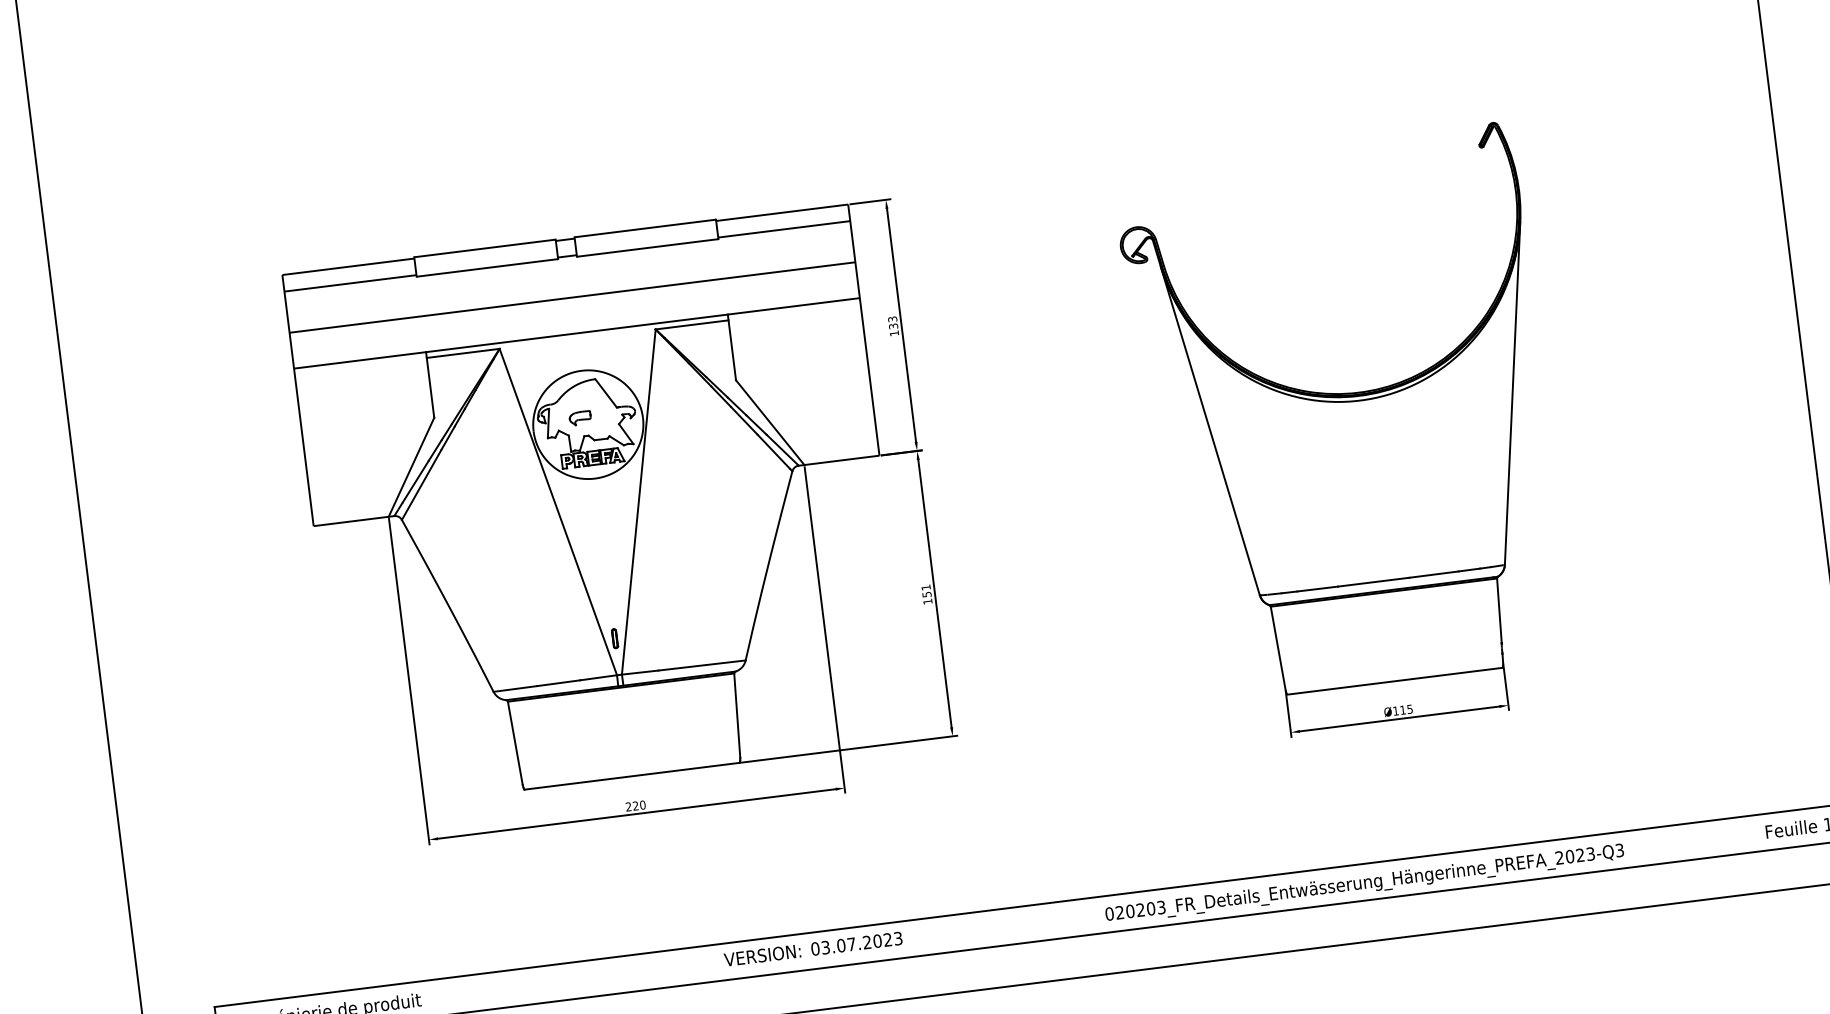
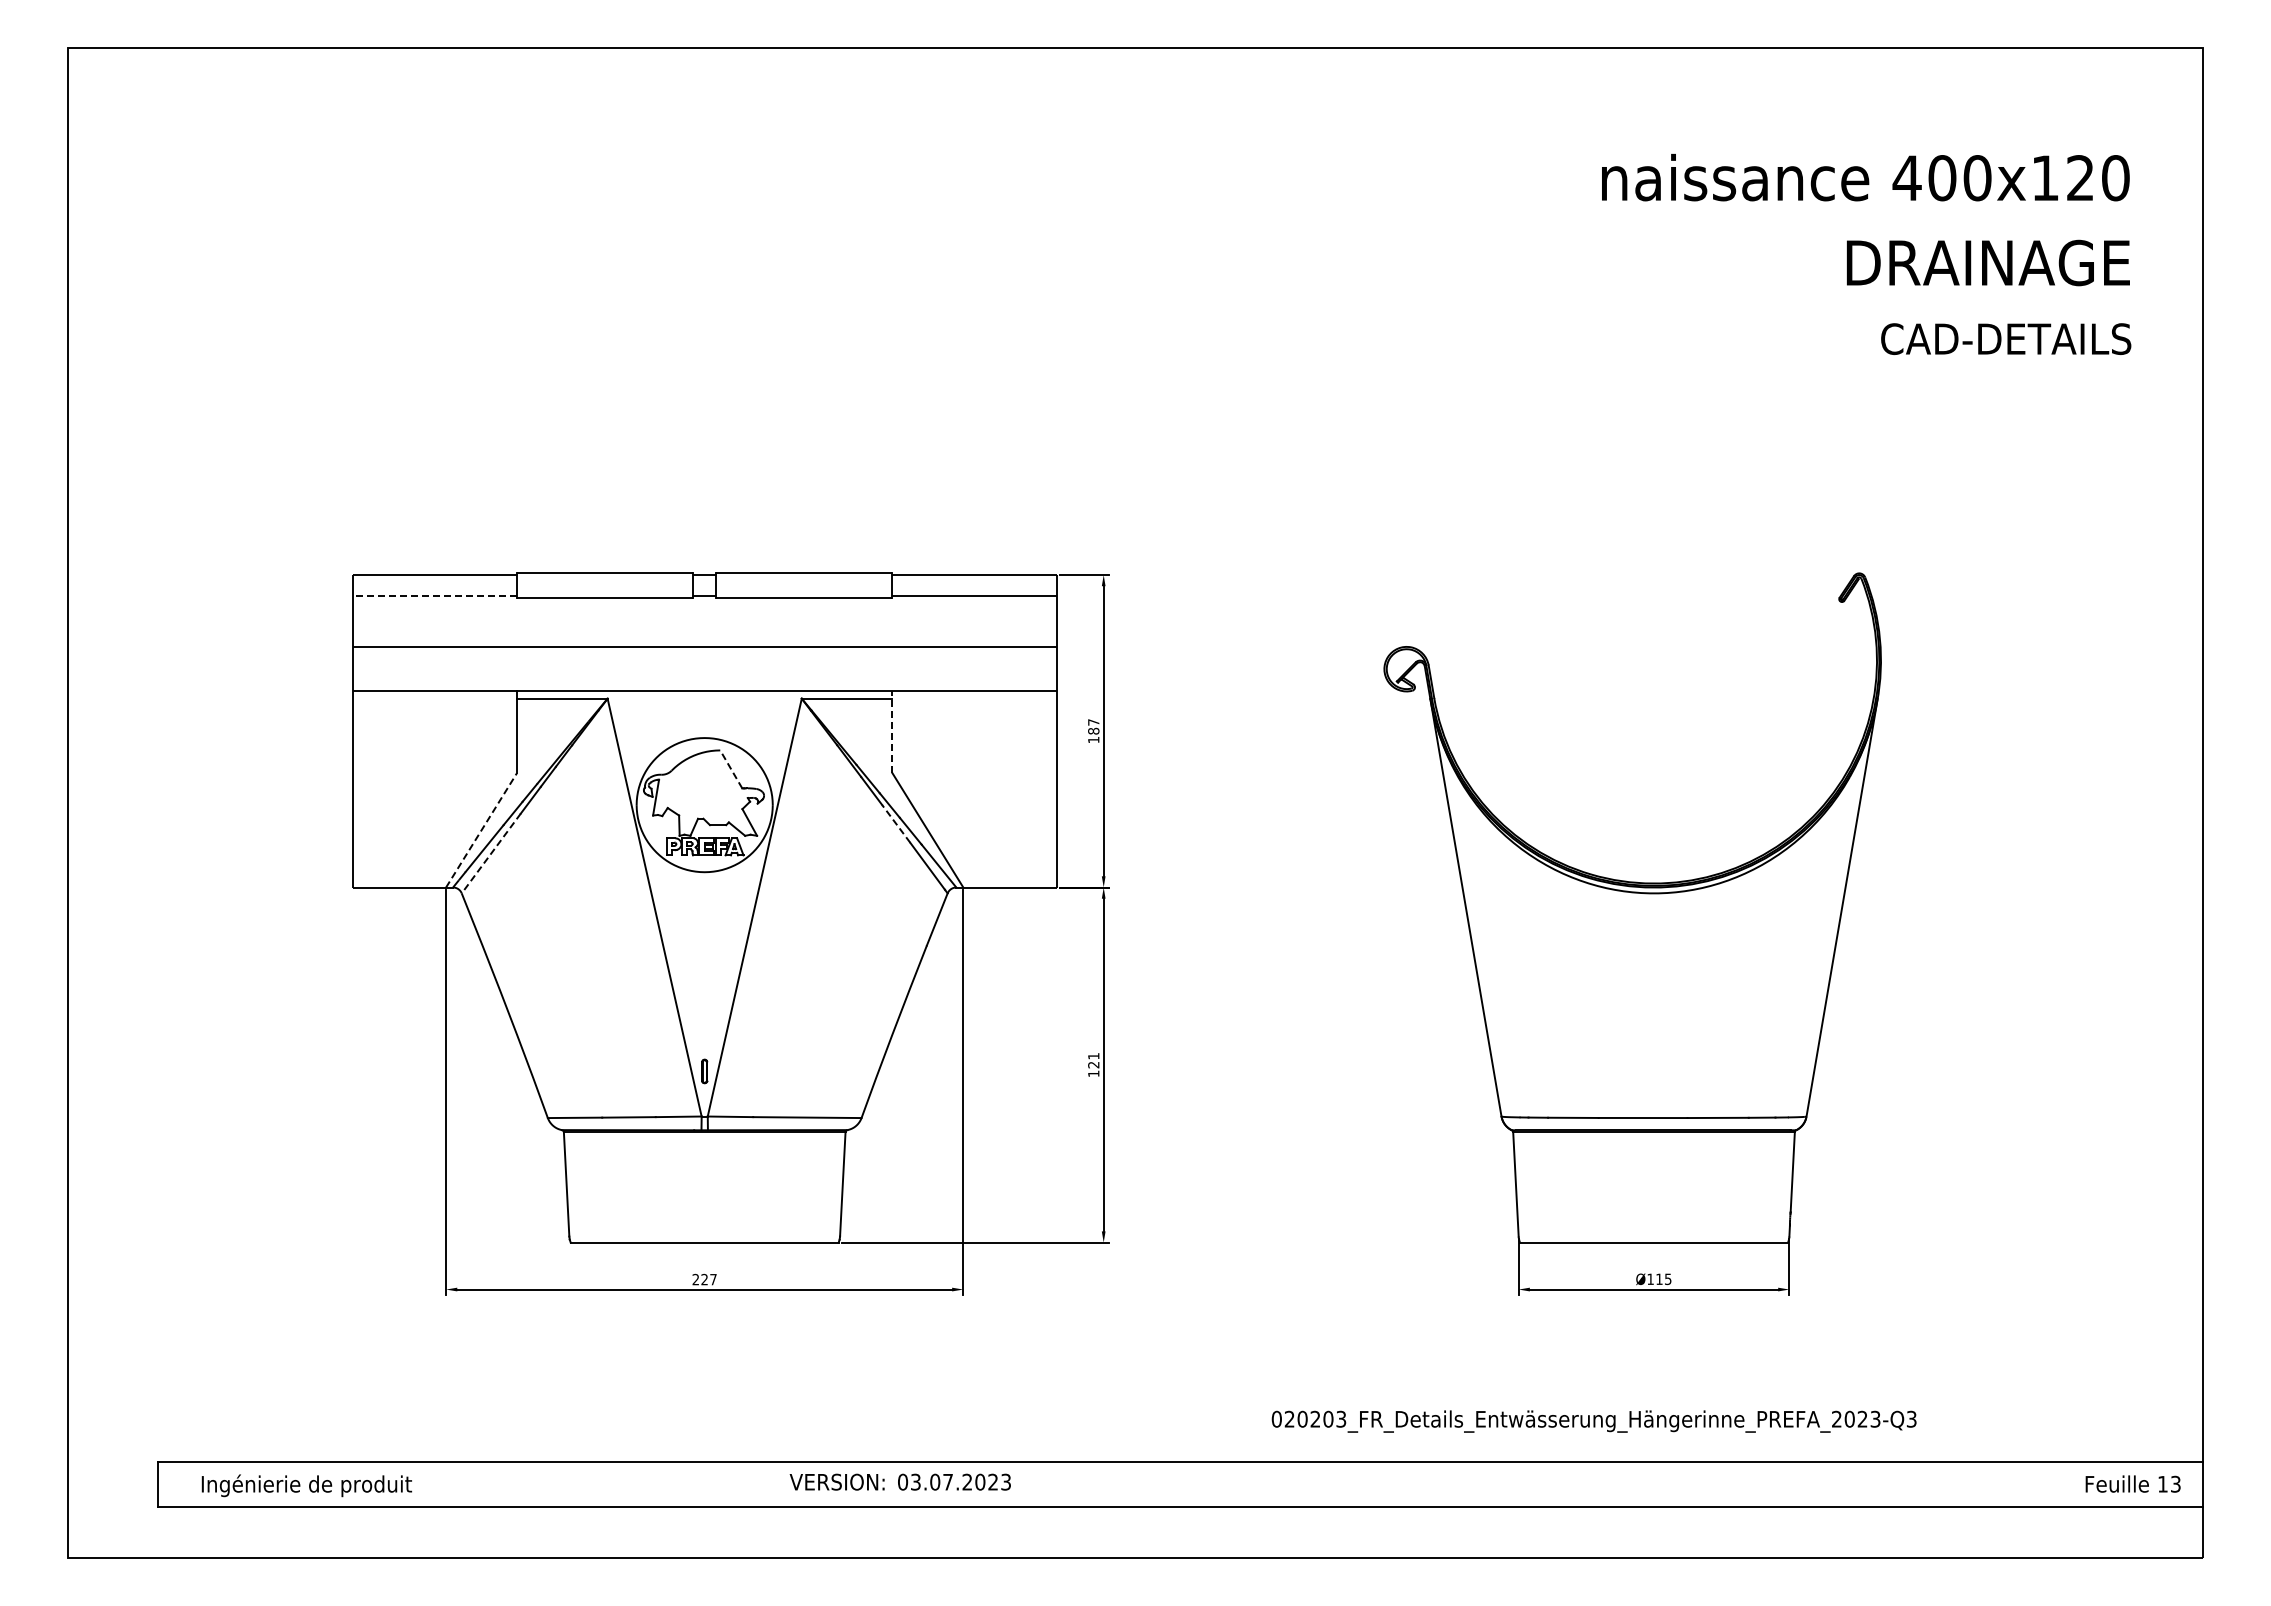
line: (350, 283) -> (434, 595), solid -> dashed
text: (892, 322) -> (1093, 726), 133 -> 187
line: (731, 347) -> (892, 732), solid -> dashed
line: (606, 393) -> (731, 769), solid -> dashed
part: (579, 417) -> (695, 795), removed
line: (744, 420) -> (896, 823), solid -> dashed
line: (411, 466) -> (481, 829), solid -> dashed
line: (421, 484) -> (491, 853), solid -> dashed
text: (926, 595) -> (1093, 1065), 151 -> 121
text: (642, 805) -> (713, 1279), 220 -> 227
text: (1364, 884) -> (1593, 1421), moved

